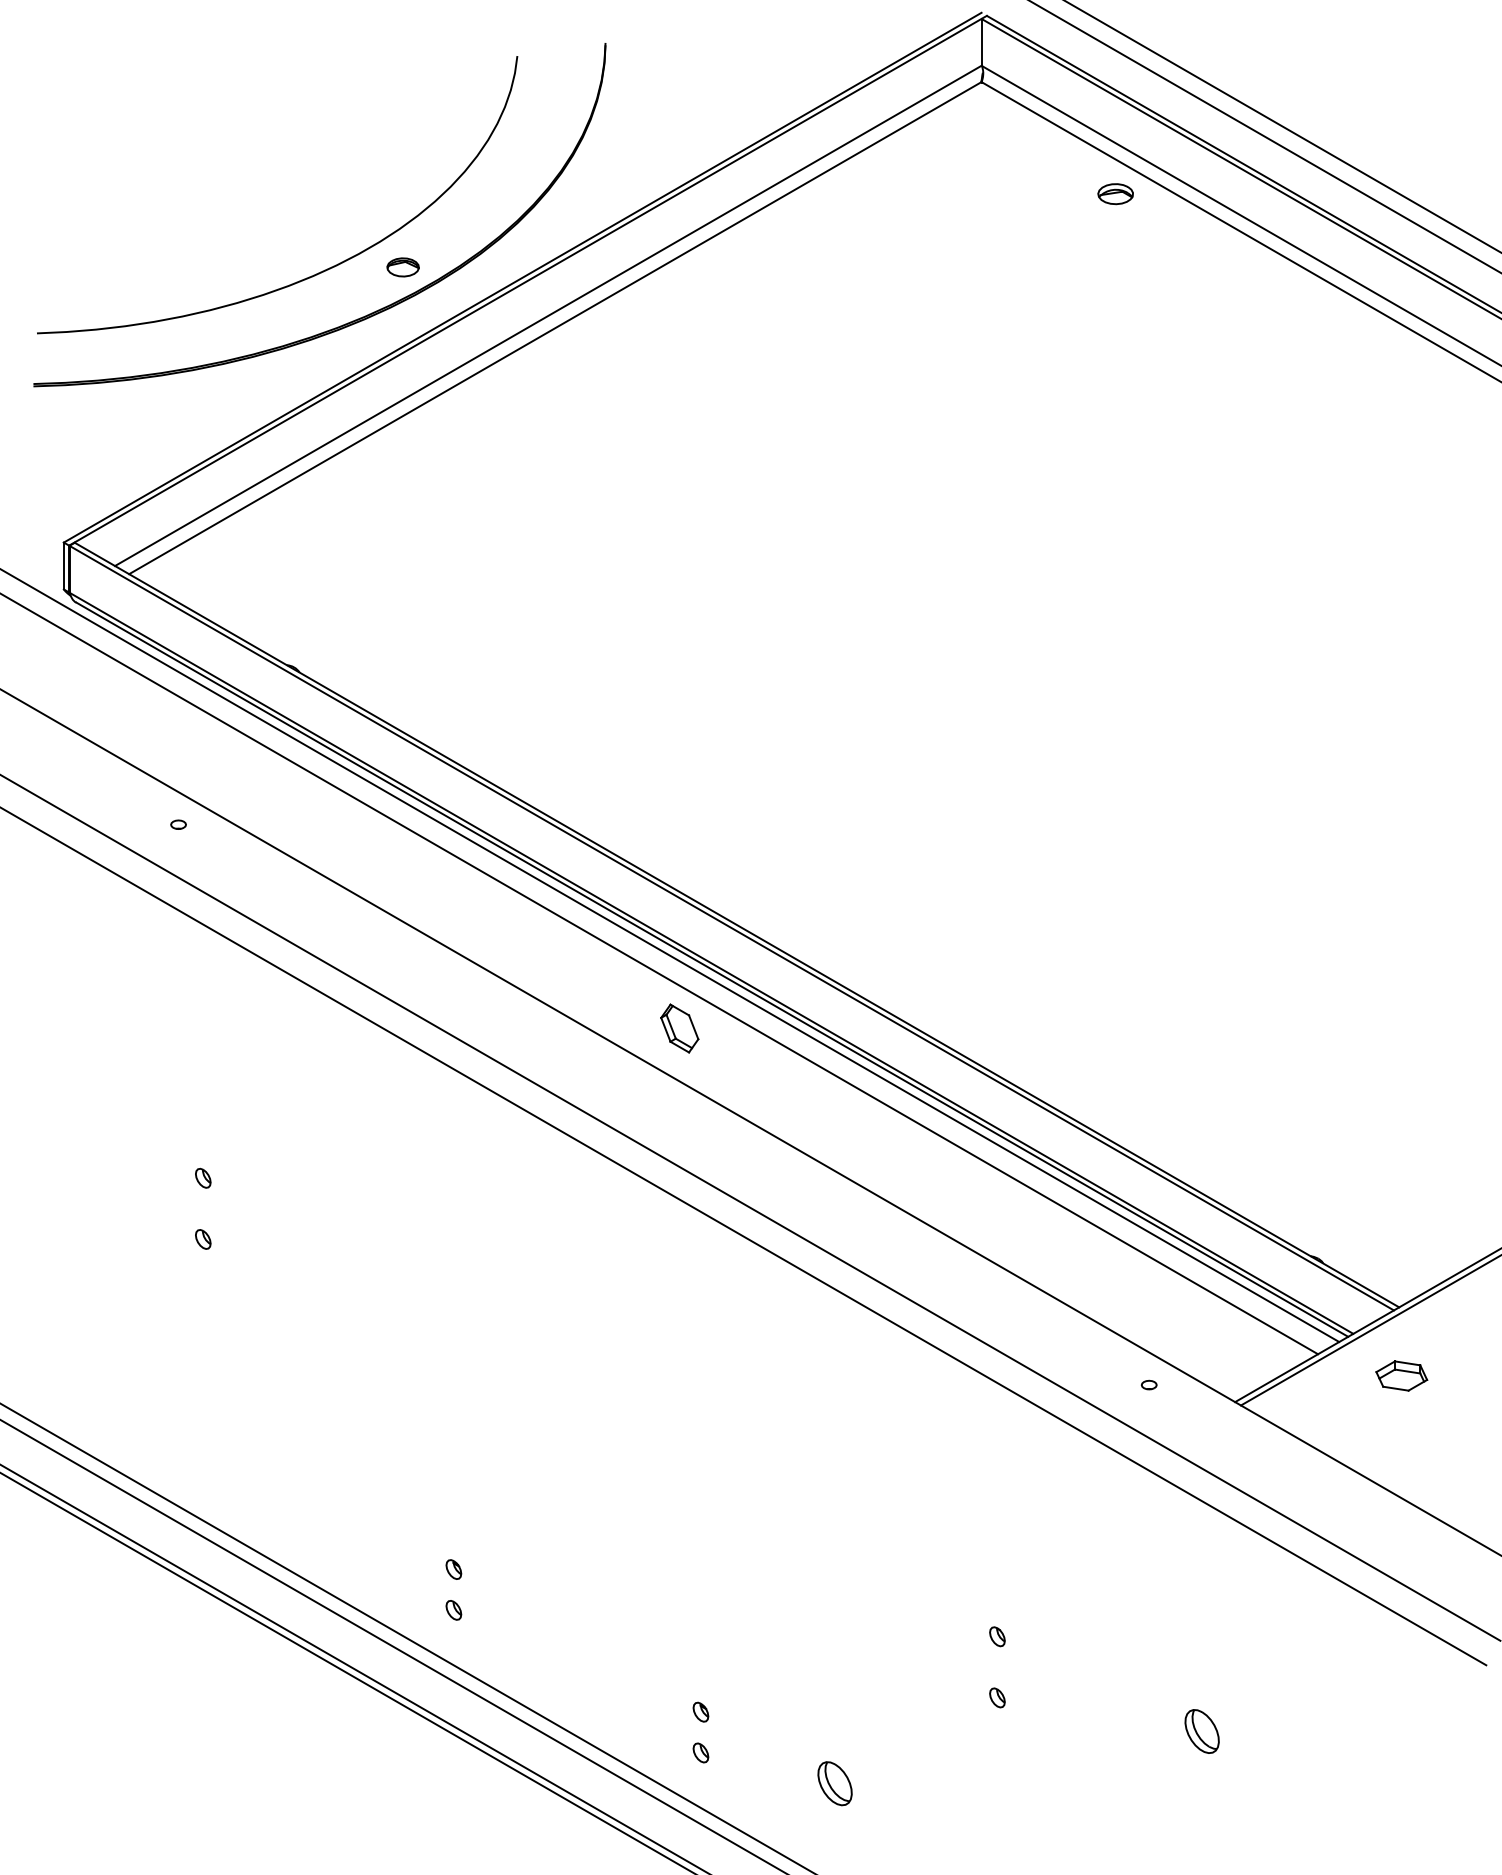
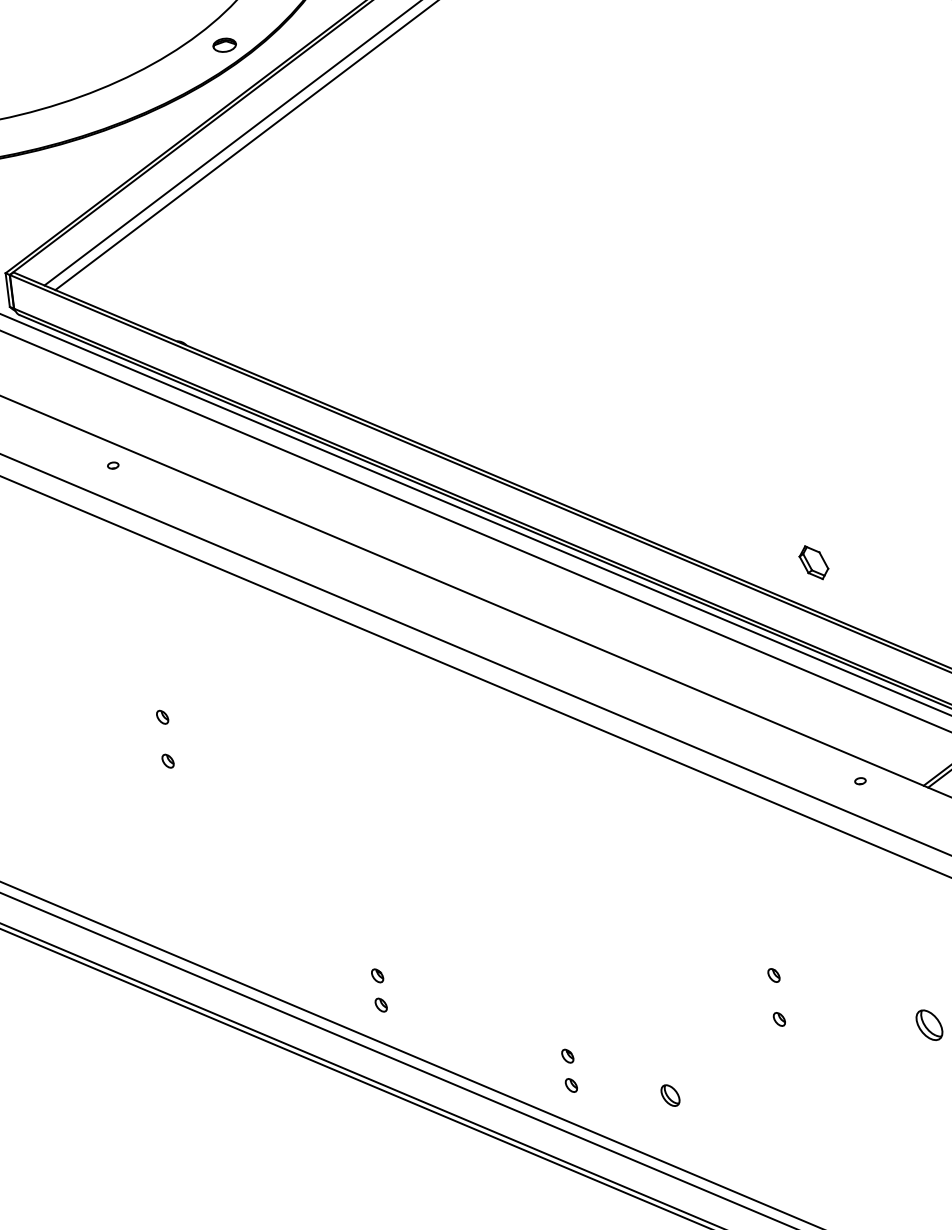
part: (679, 1028) -> (813, 562), moved
part: (834, 1783) -> (670, 1095), size x0.7

